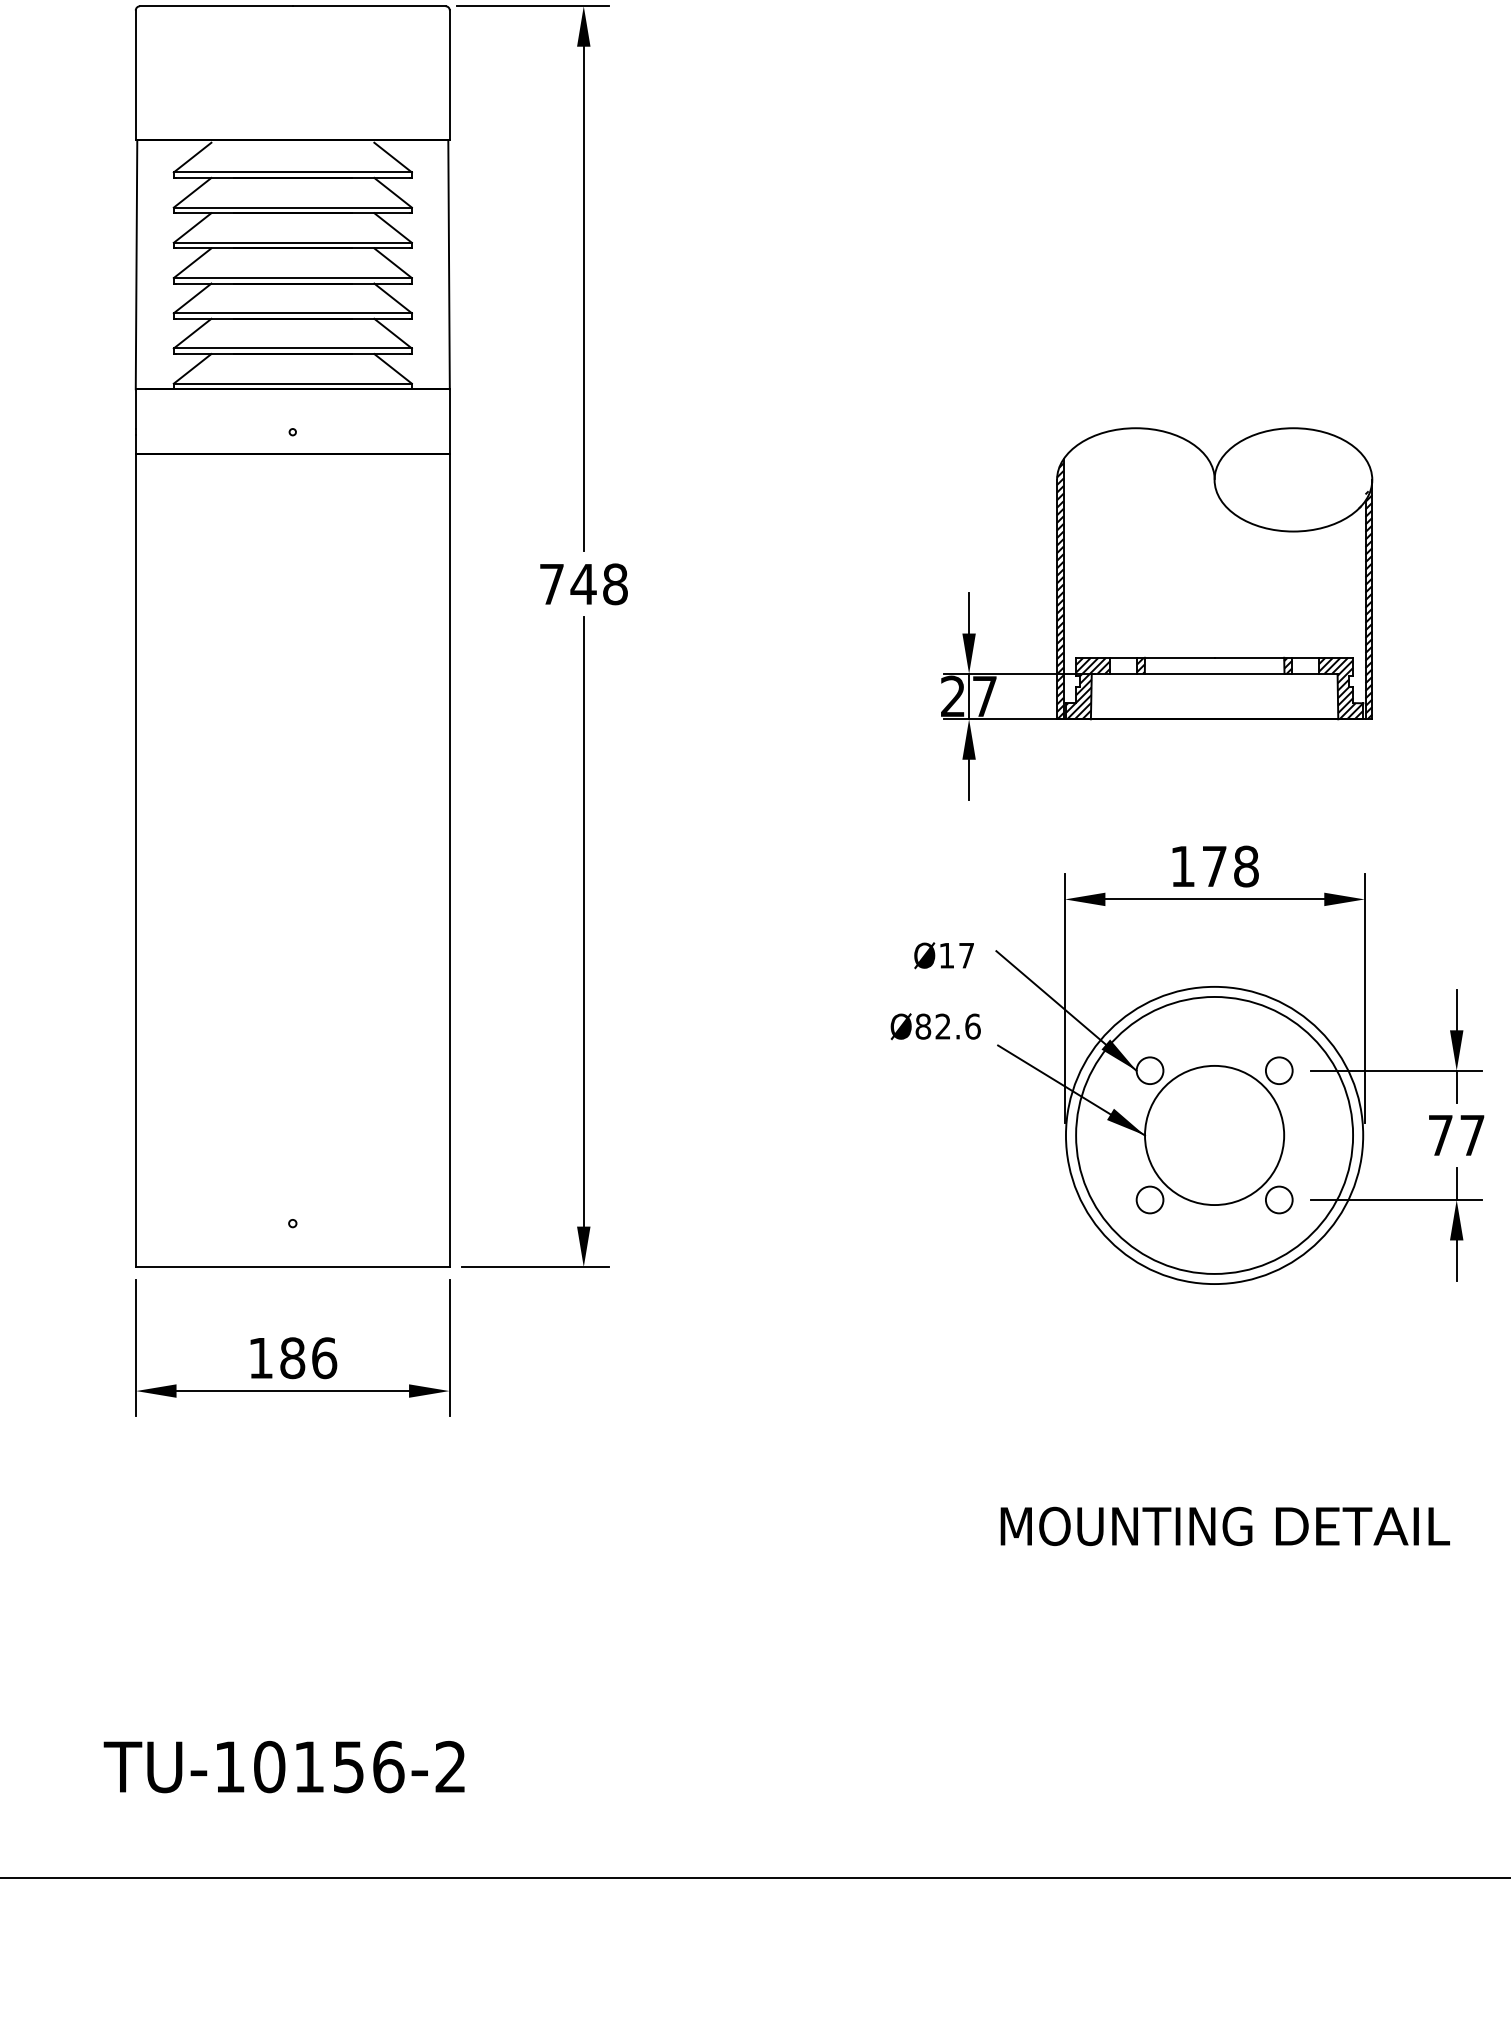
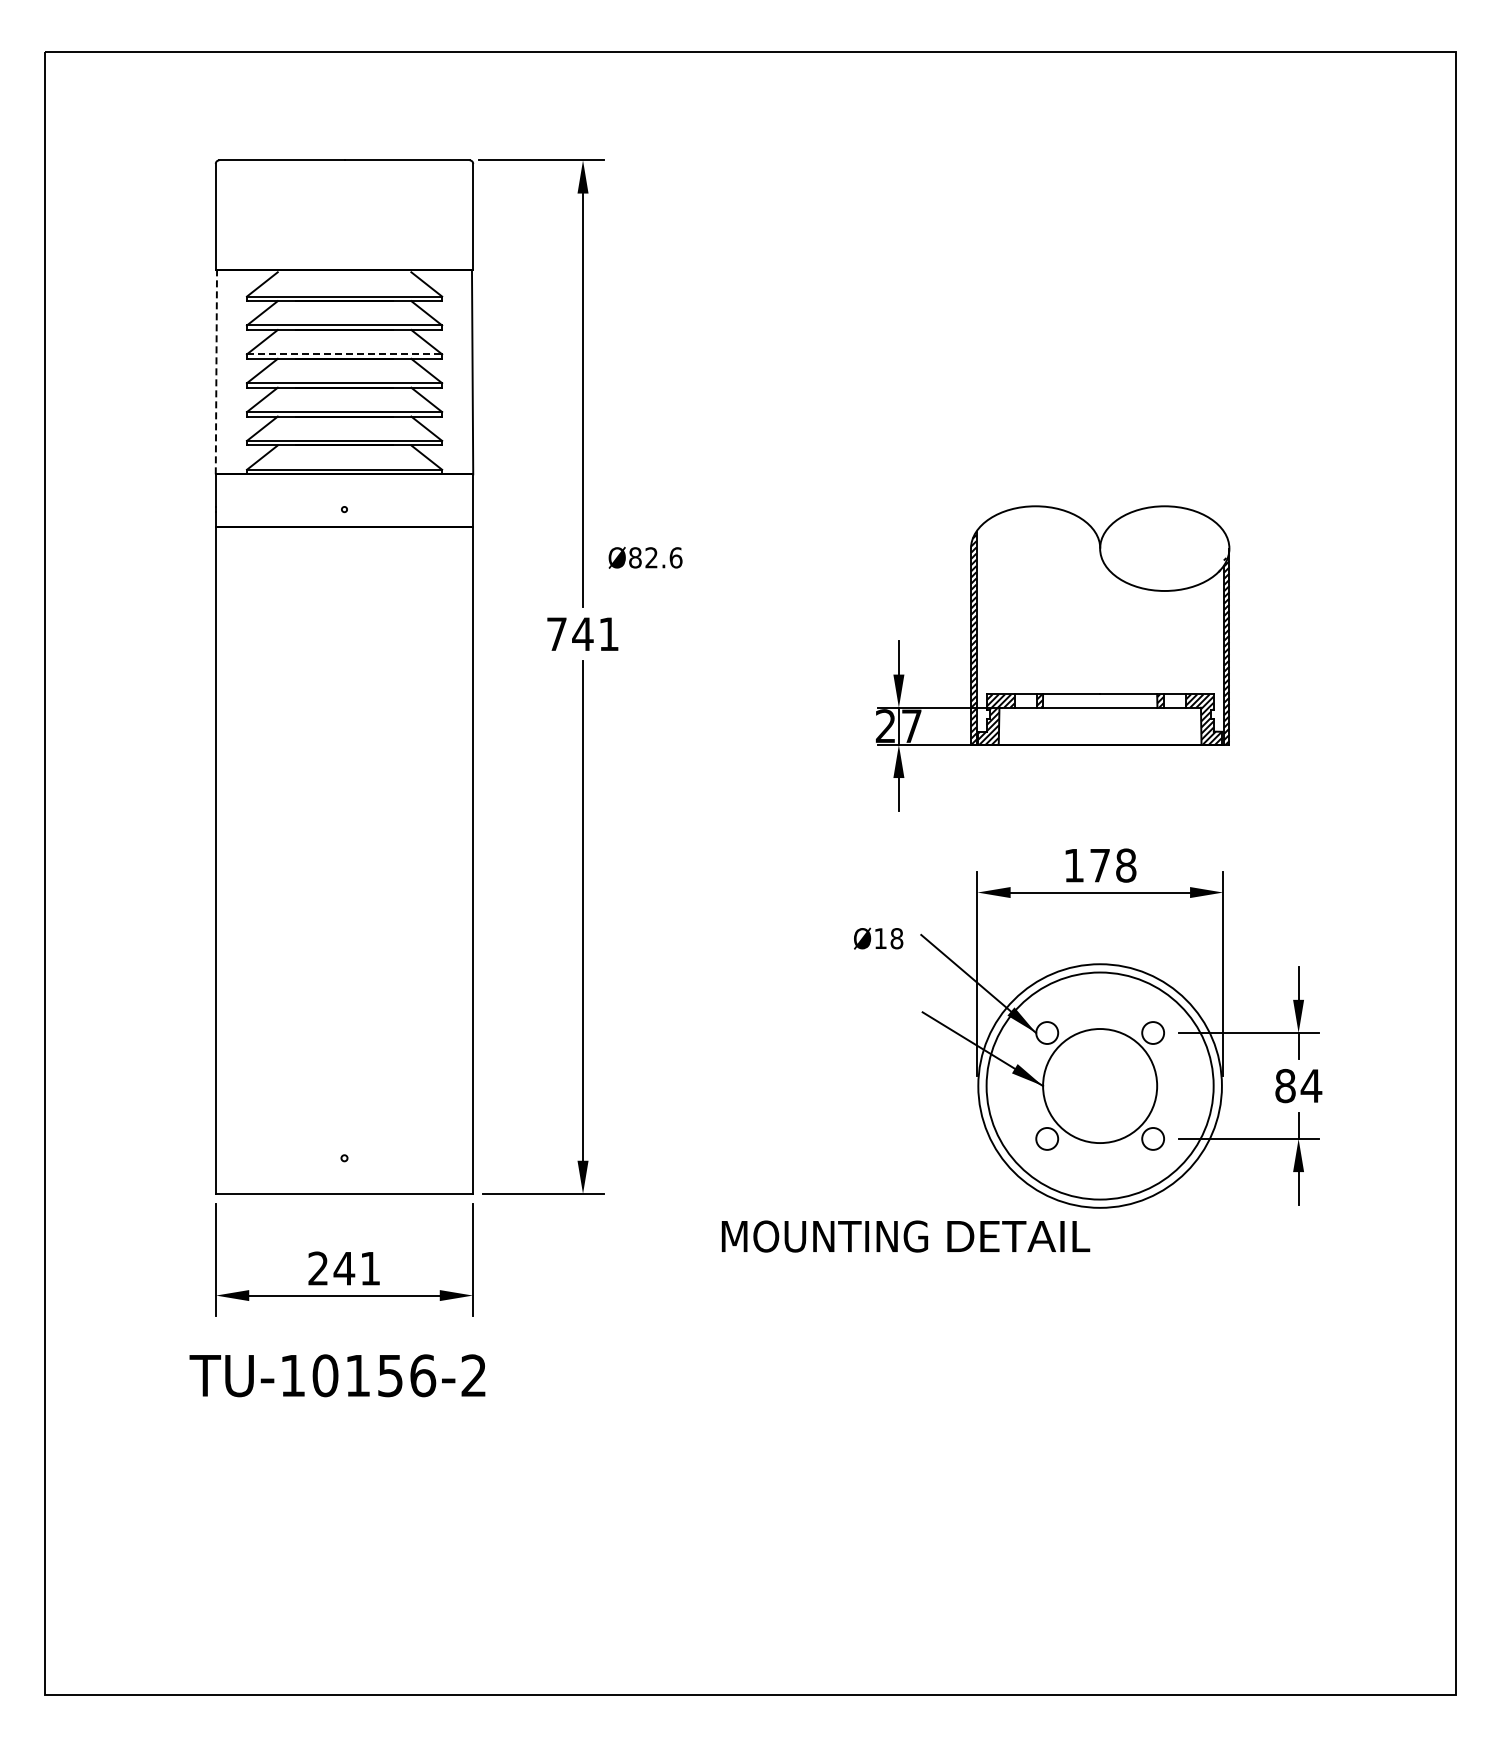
line: (292, 243) -> (344, 354), solid -> dashed
line: (136, 265) -> (216, 372), solid -> dashed
text: (614, 584) -> (608, 634), 748 -> 741
text: (966, 955) -> (896, 938), Ø17 -> Ø18
text: (935, 1026) -> (645, 557), moved
text: (1456, 1134) -> (1298, 1085), 77 -> 84
text: (292, 1358) -> (344, 1268), 186 -> 241
text: (1224, 1526) -> (905, 1236), moved
text: (284, 1766) -> (337, 1375), moved

